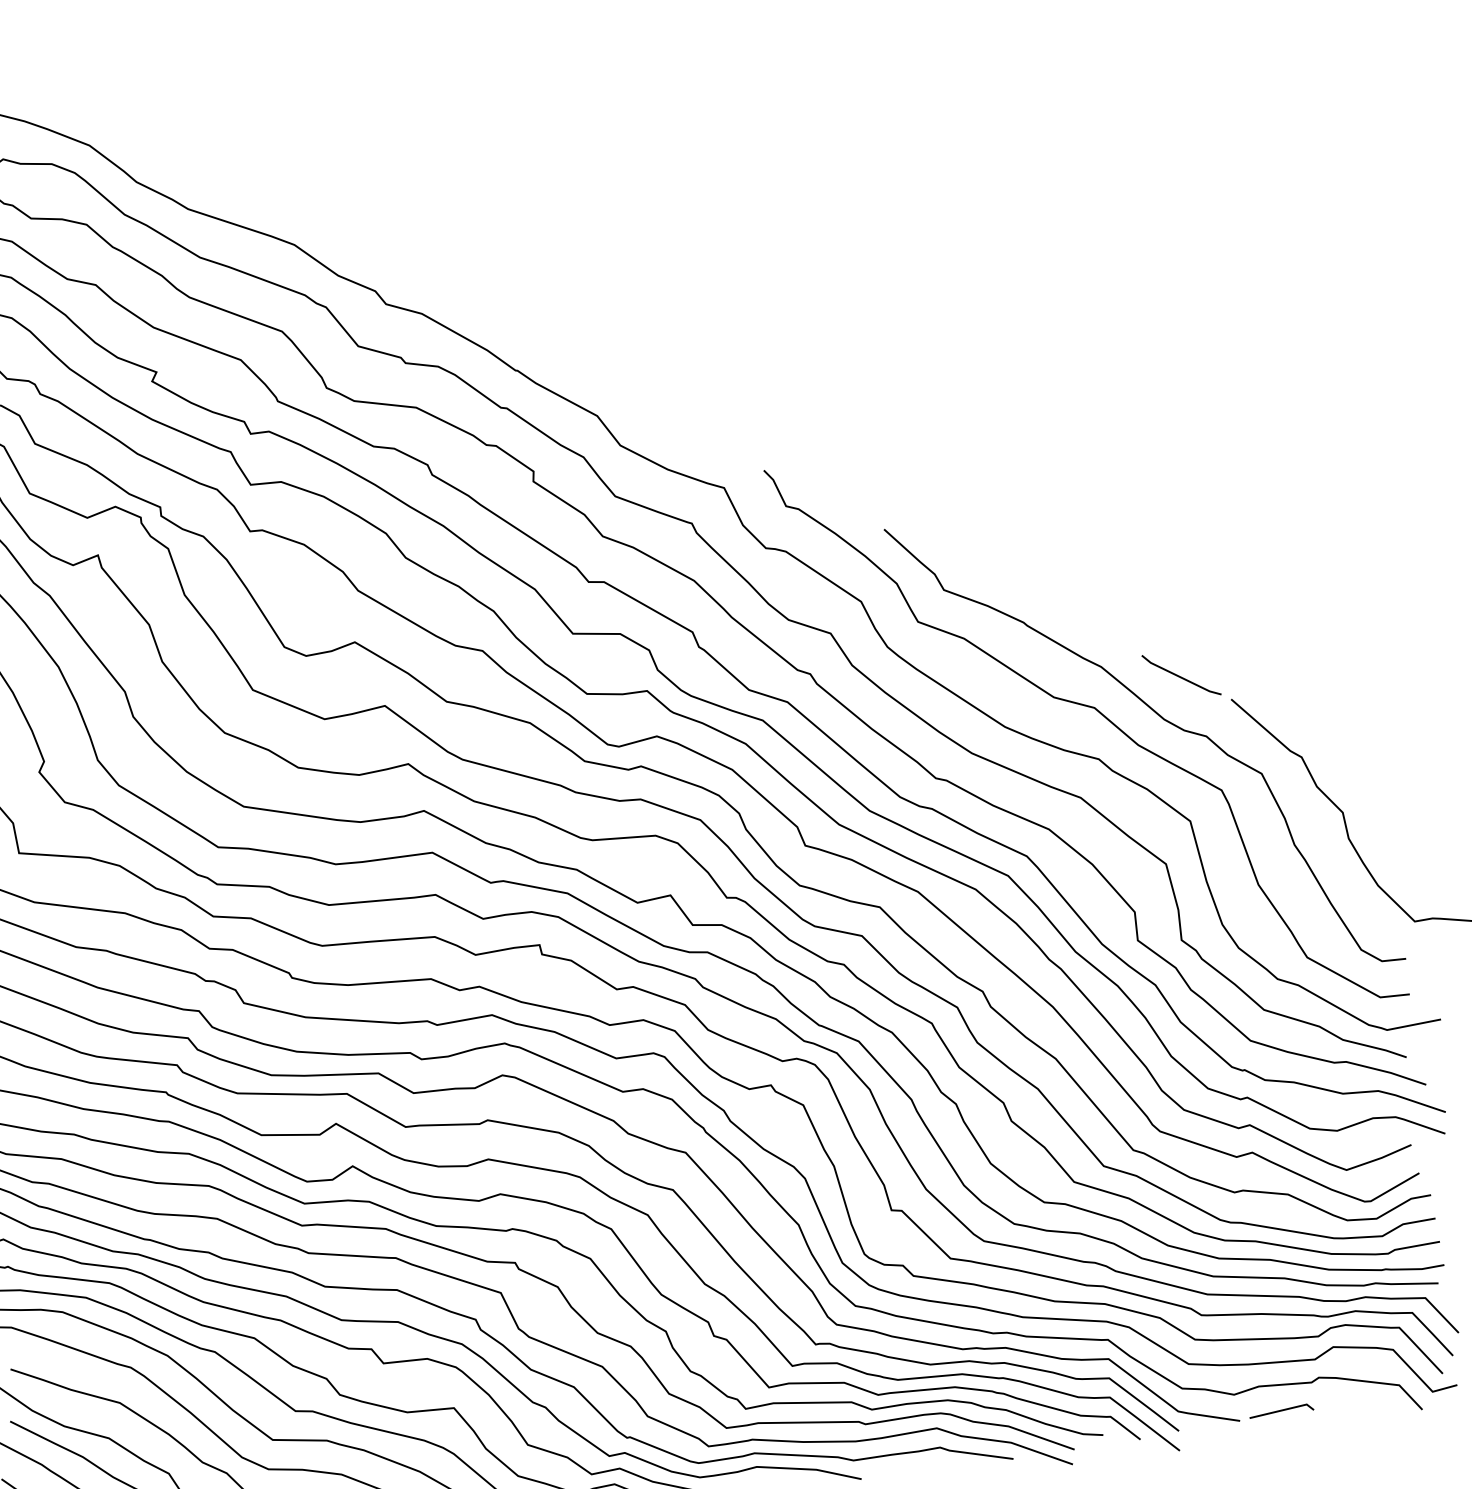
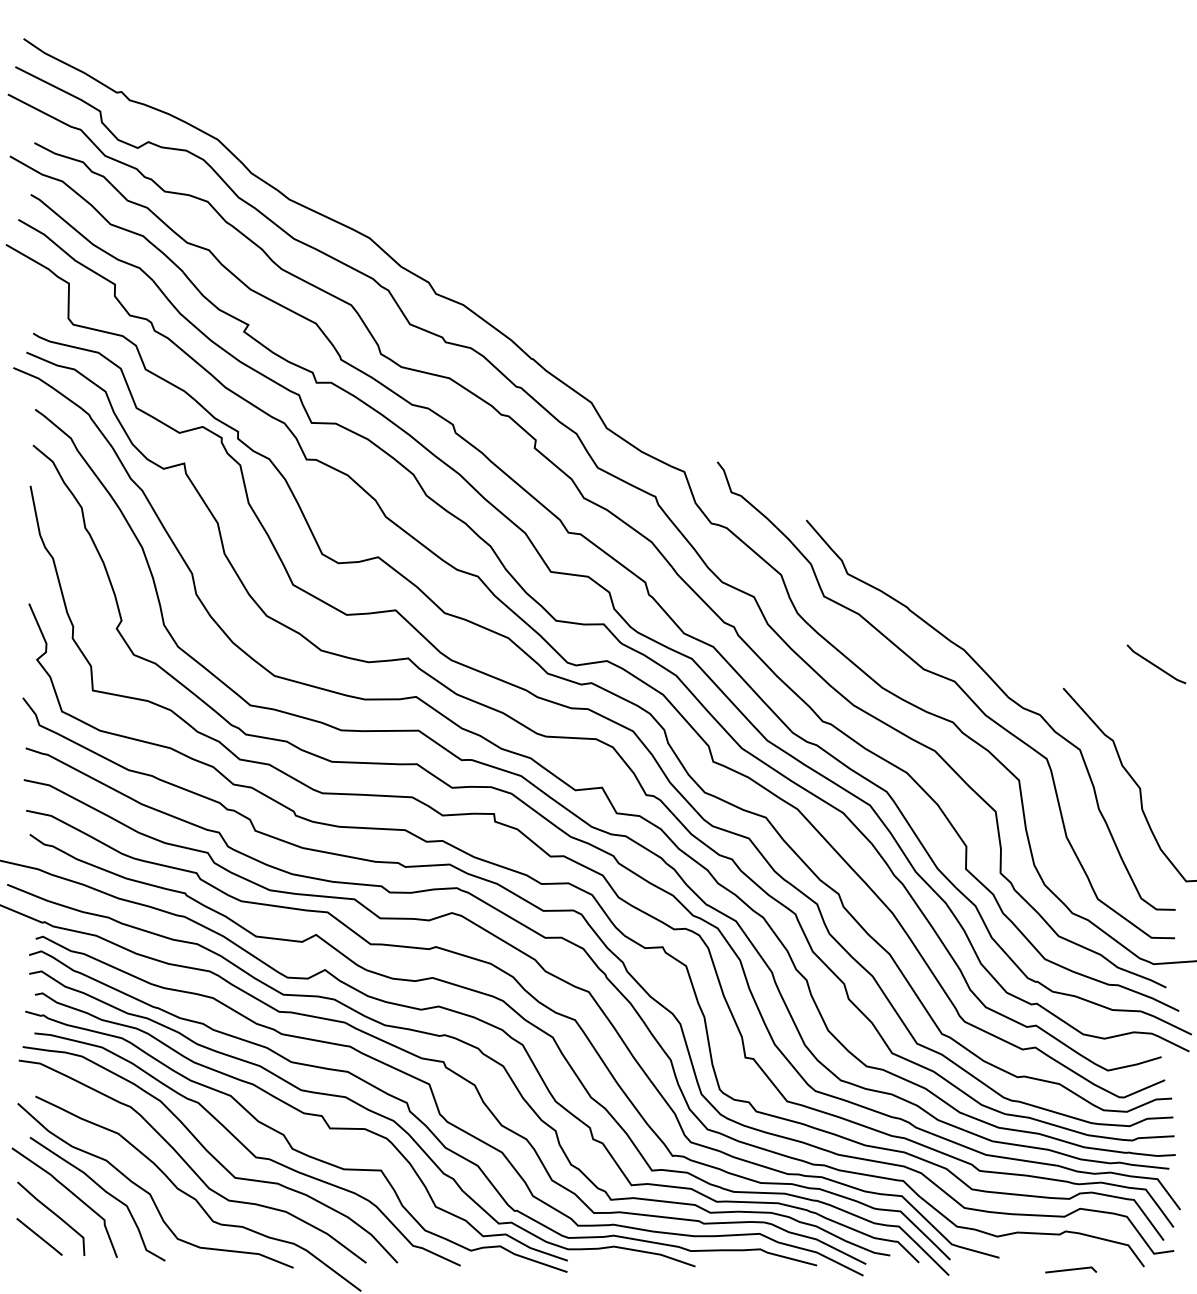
line: (1180, 675) -> (1155, 664), moved
line: (1281, 1410) -> (1071, 1269), moved

